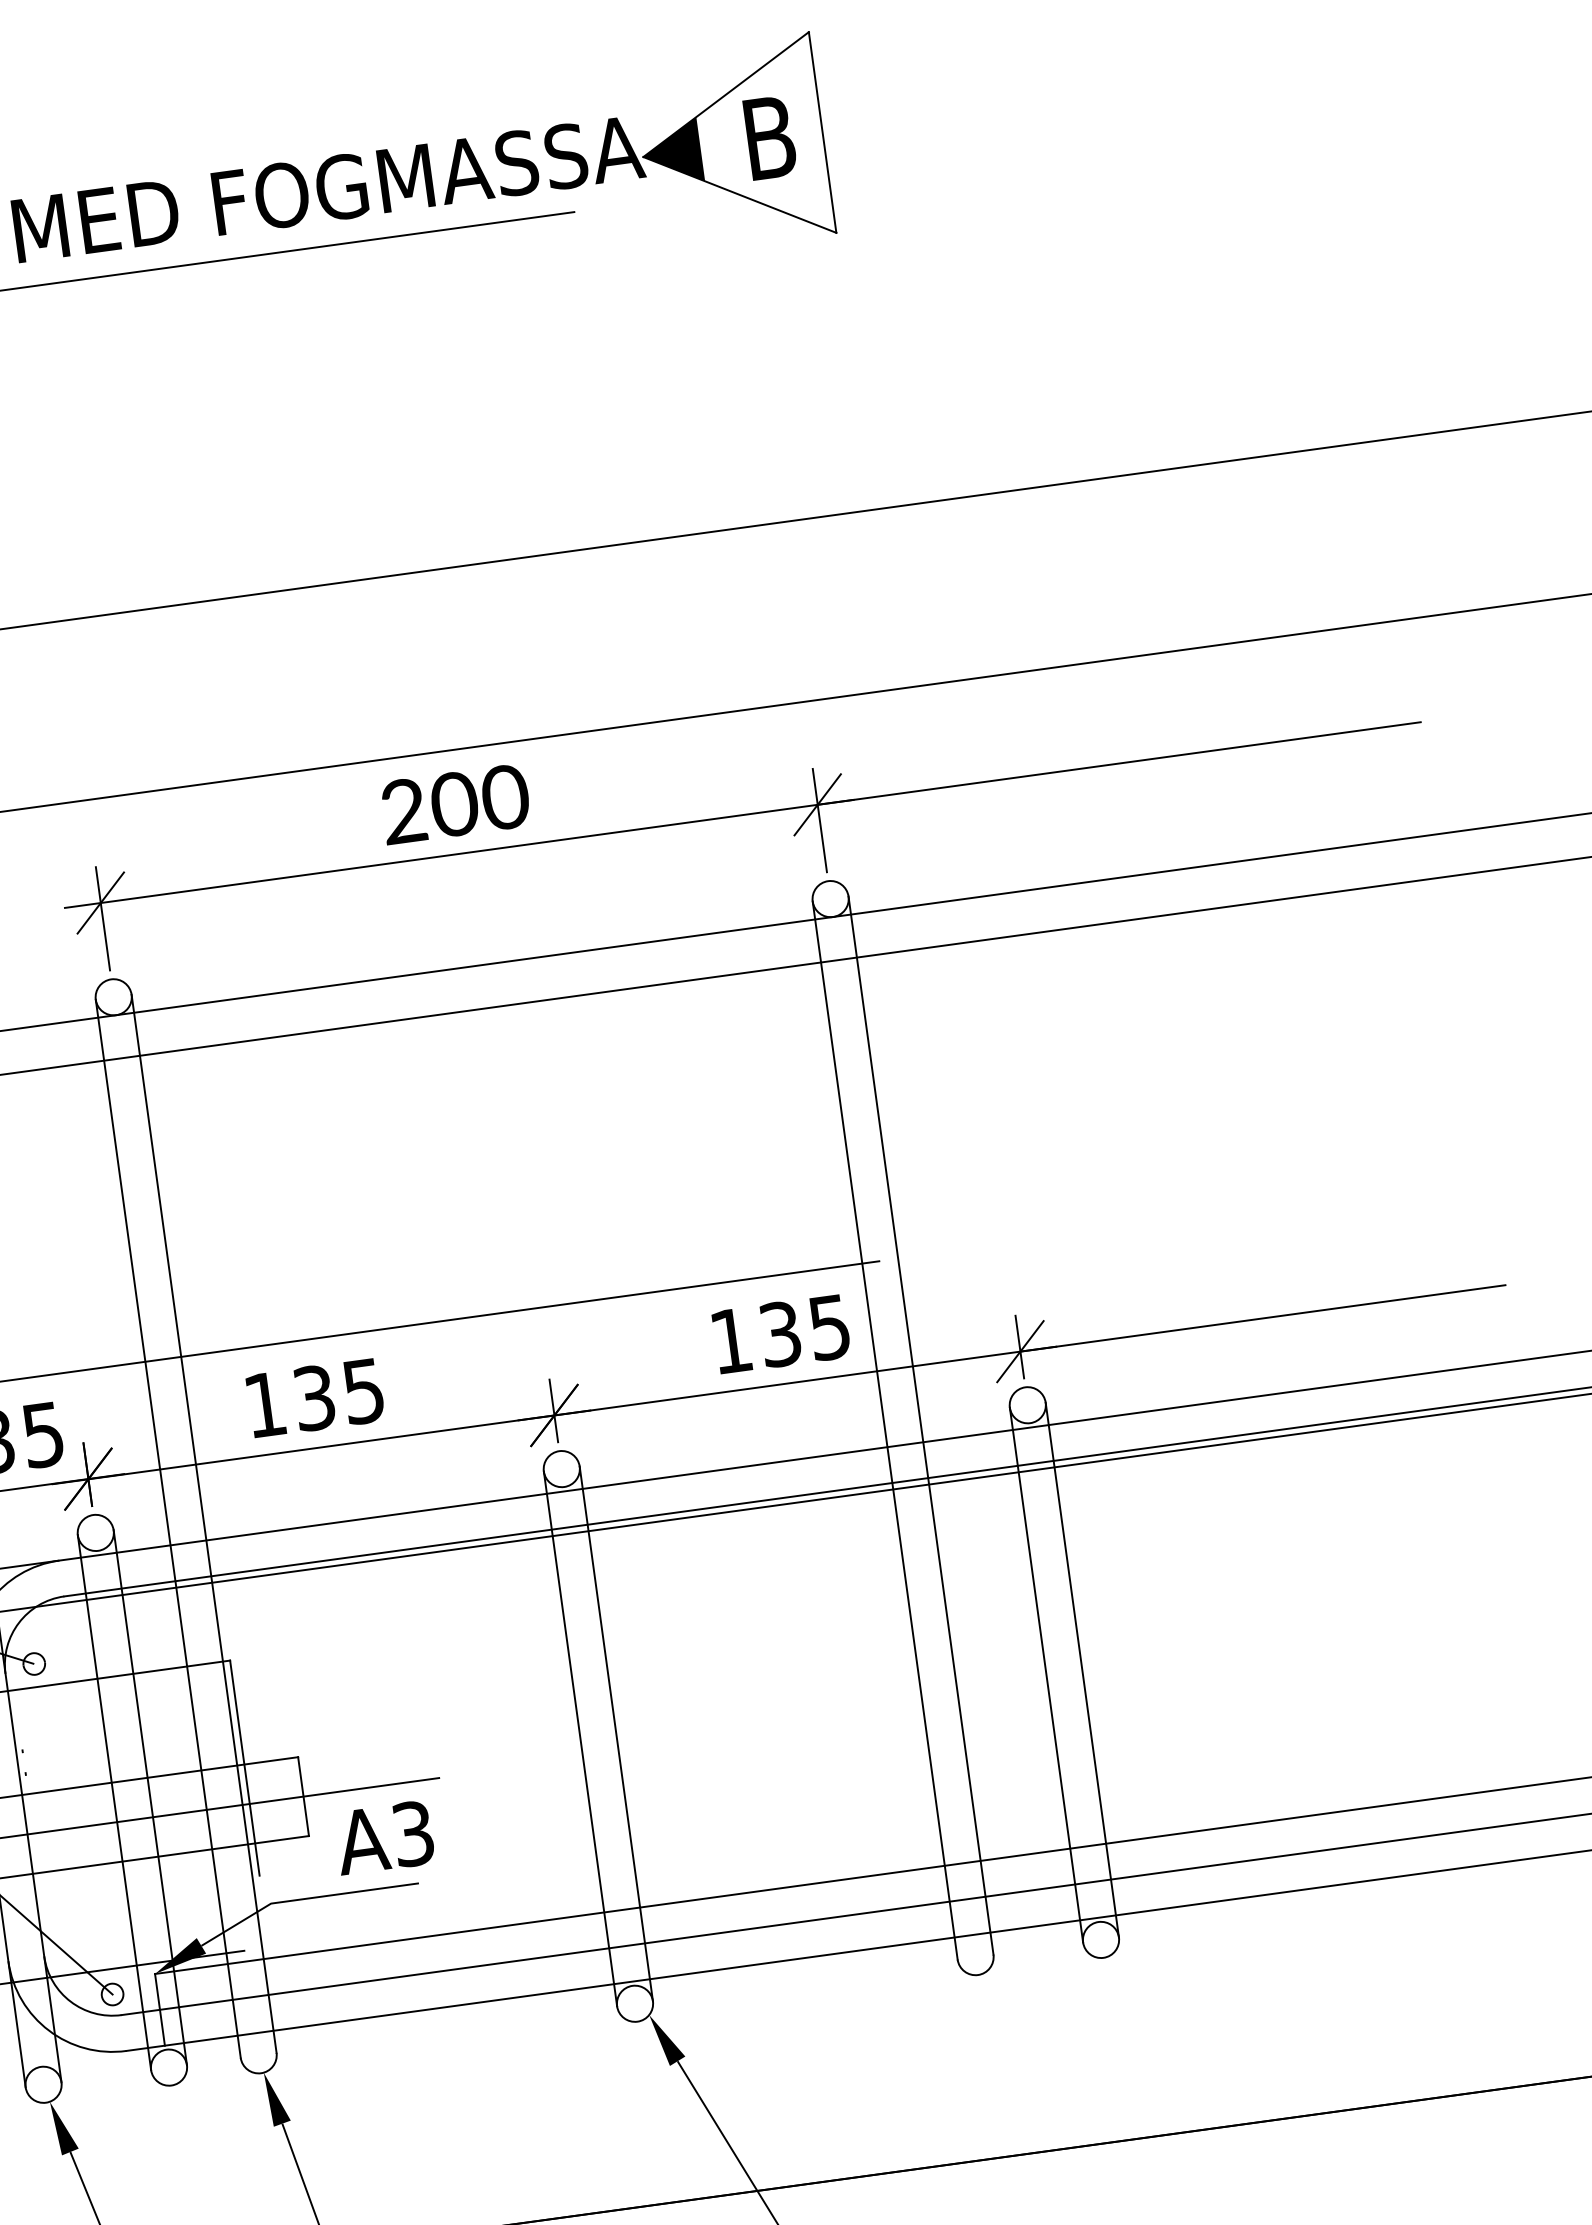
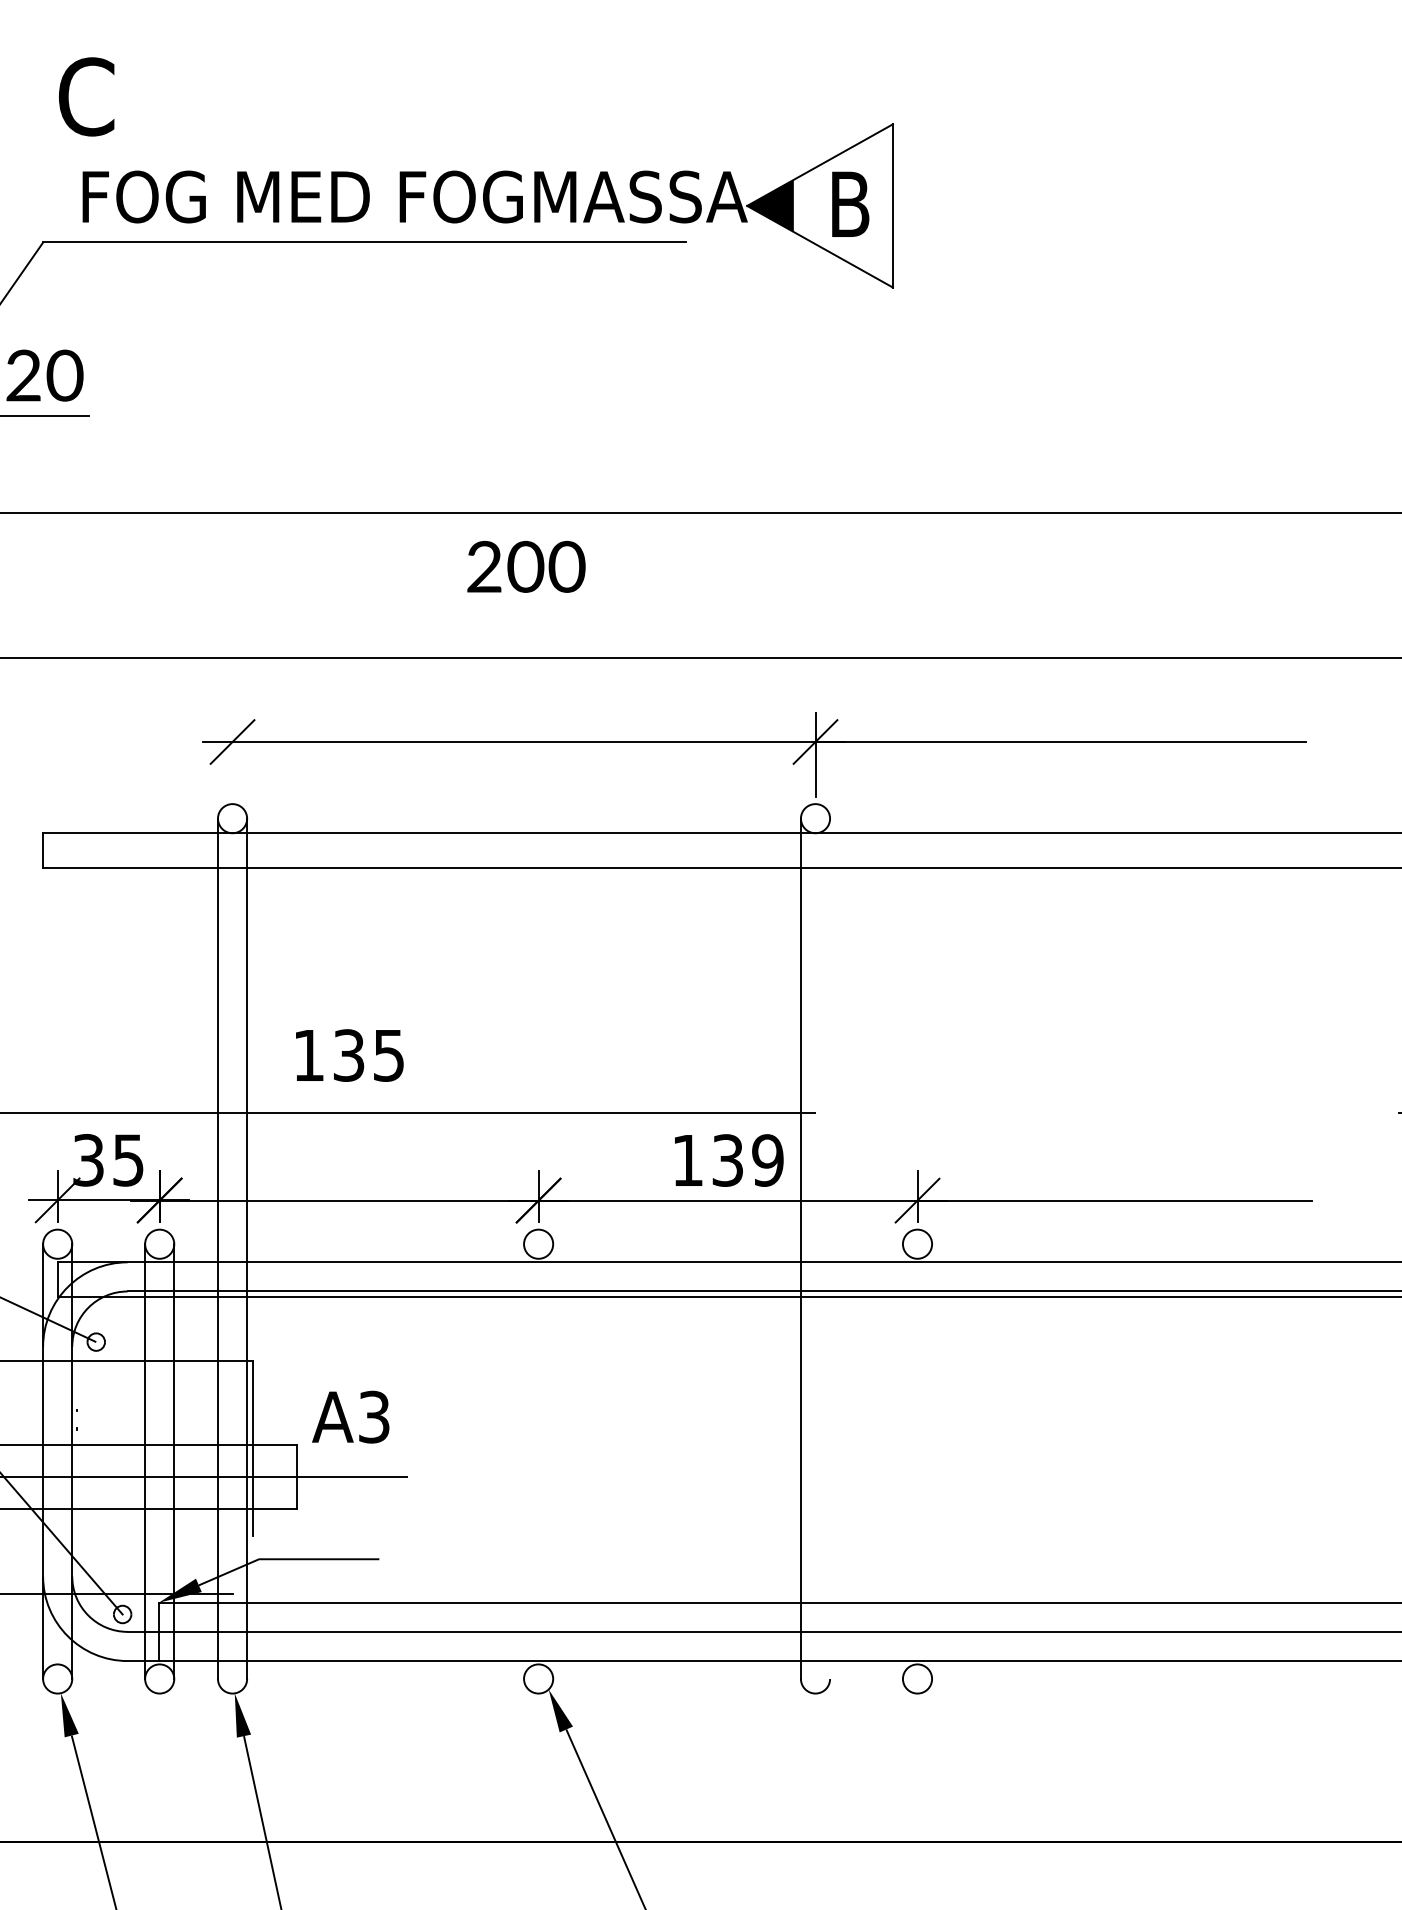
text: (455, 803) -> (526, 566), moved
line: (102, 918) -> (232, 754), removed
text: (829, 1327) -> (767, 1160), 135 -> 139
text: (315, 1397) -> (349, 1055), moved
line: (921, 1425) -> (830, 1248), removed
line: (1082, 1669) -> (932, 1461), removed
line: (1045, 1674) -> (902, 1461), removed
line: (616, 1733) -> (553, 1461), removed
line: (581, 1738) -> (524, 1461), removed
text: (384, 1837) -> (350, 1416), moved

